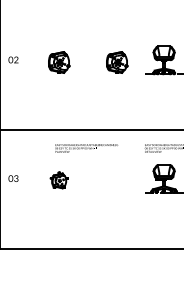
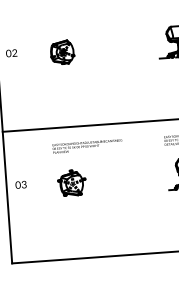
part: (117, 62) -> (127, 47), removed
text: (86, 148) -> (87, 146), moved
part: (59, 180) -> (72, 183), size x1.43

